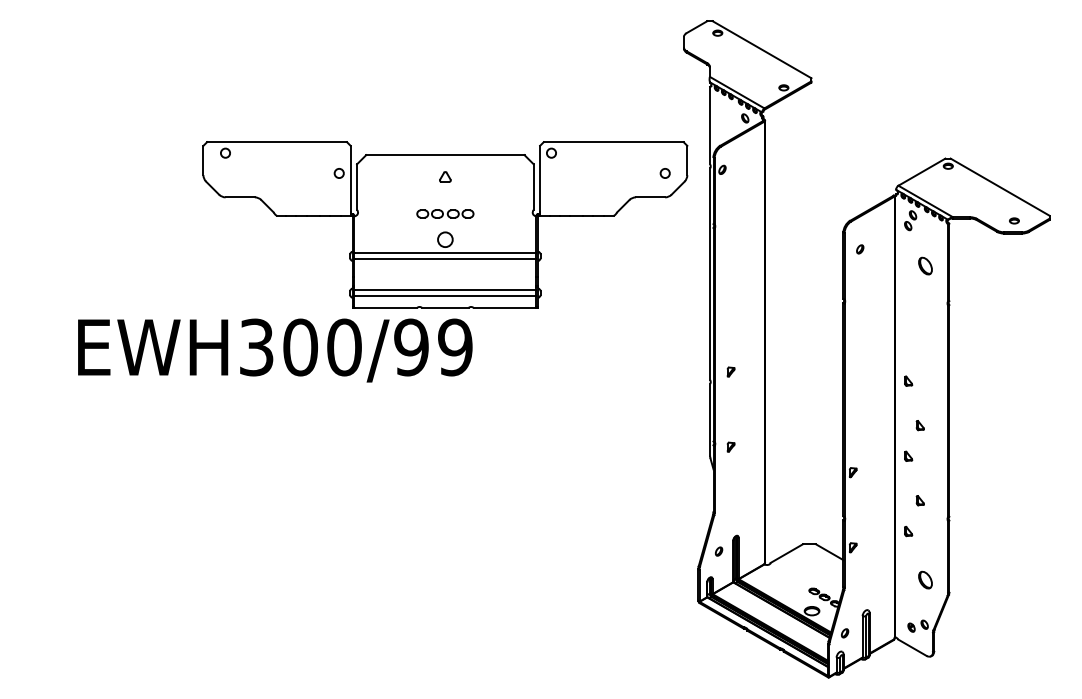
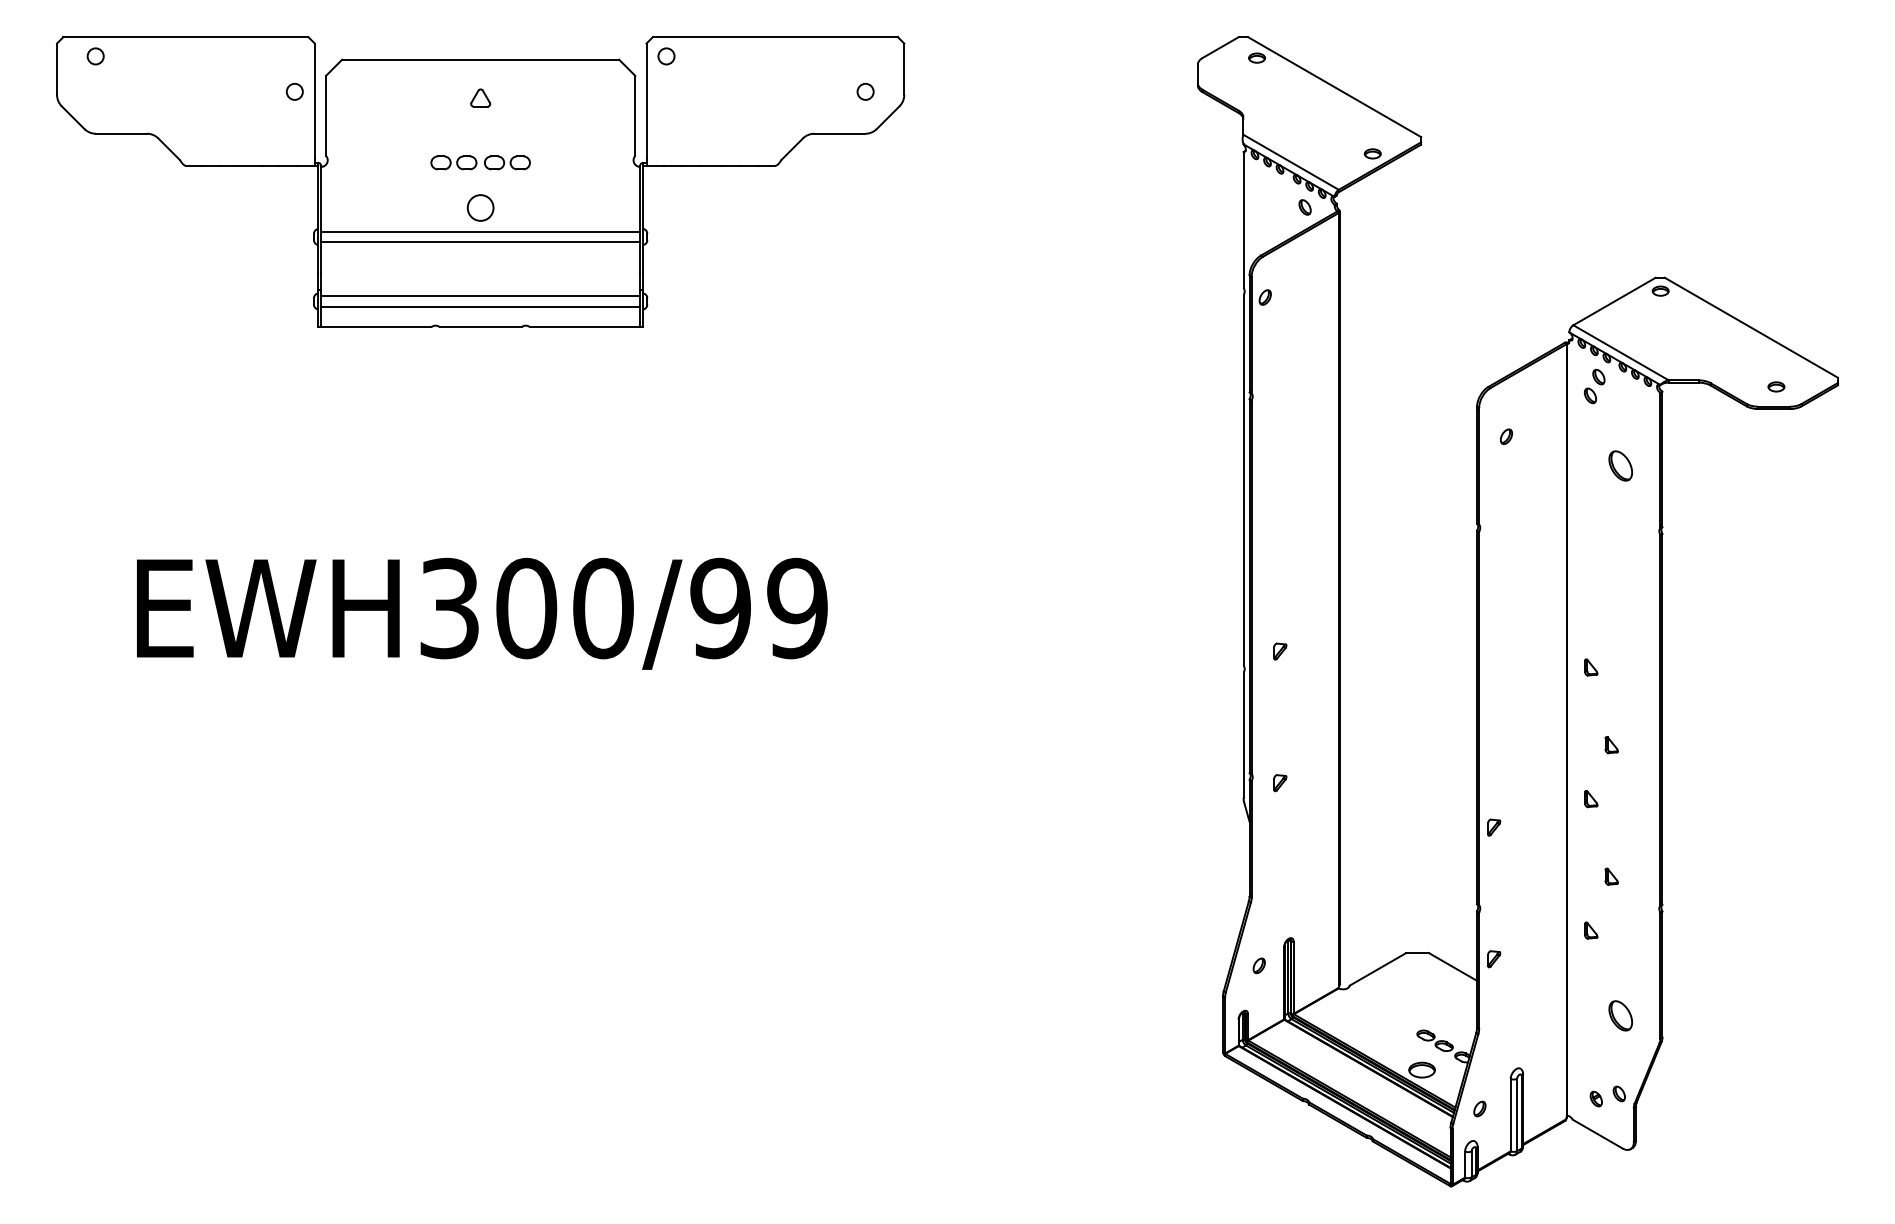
part: (445, 224) -> (480, 181), moved

